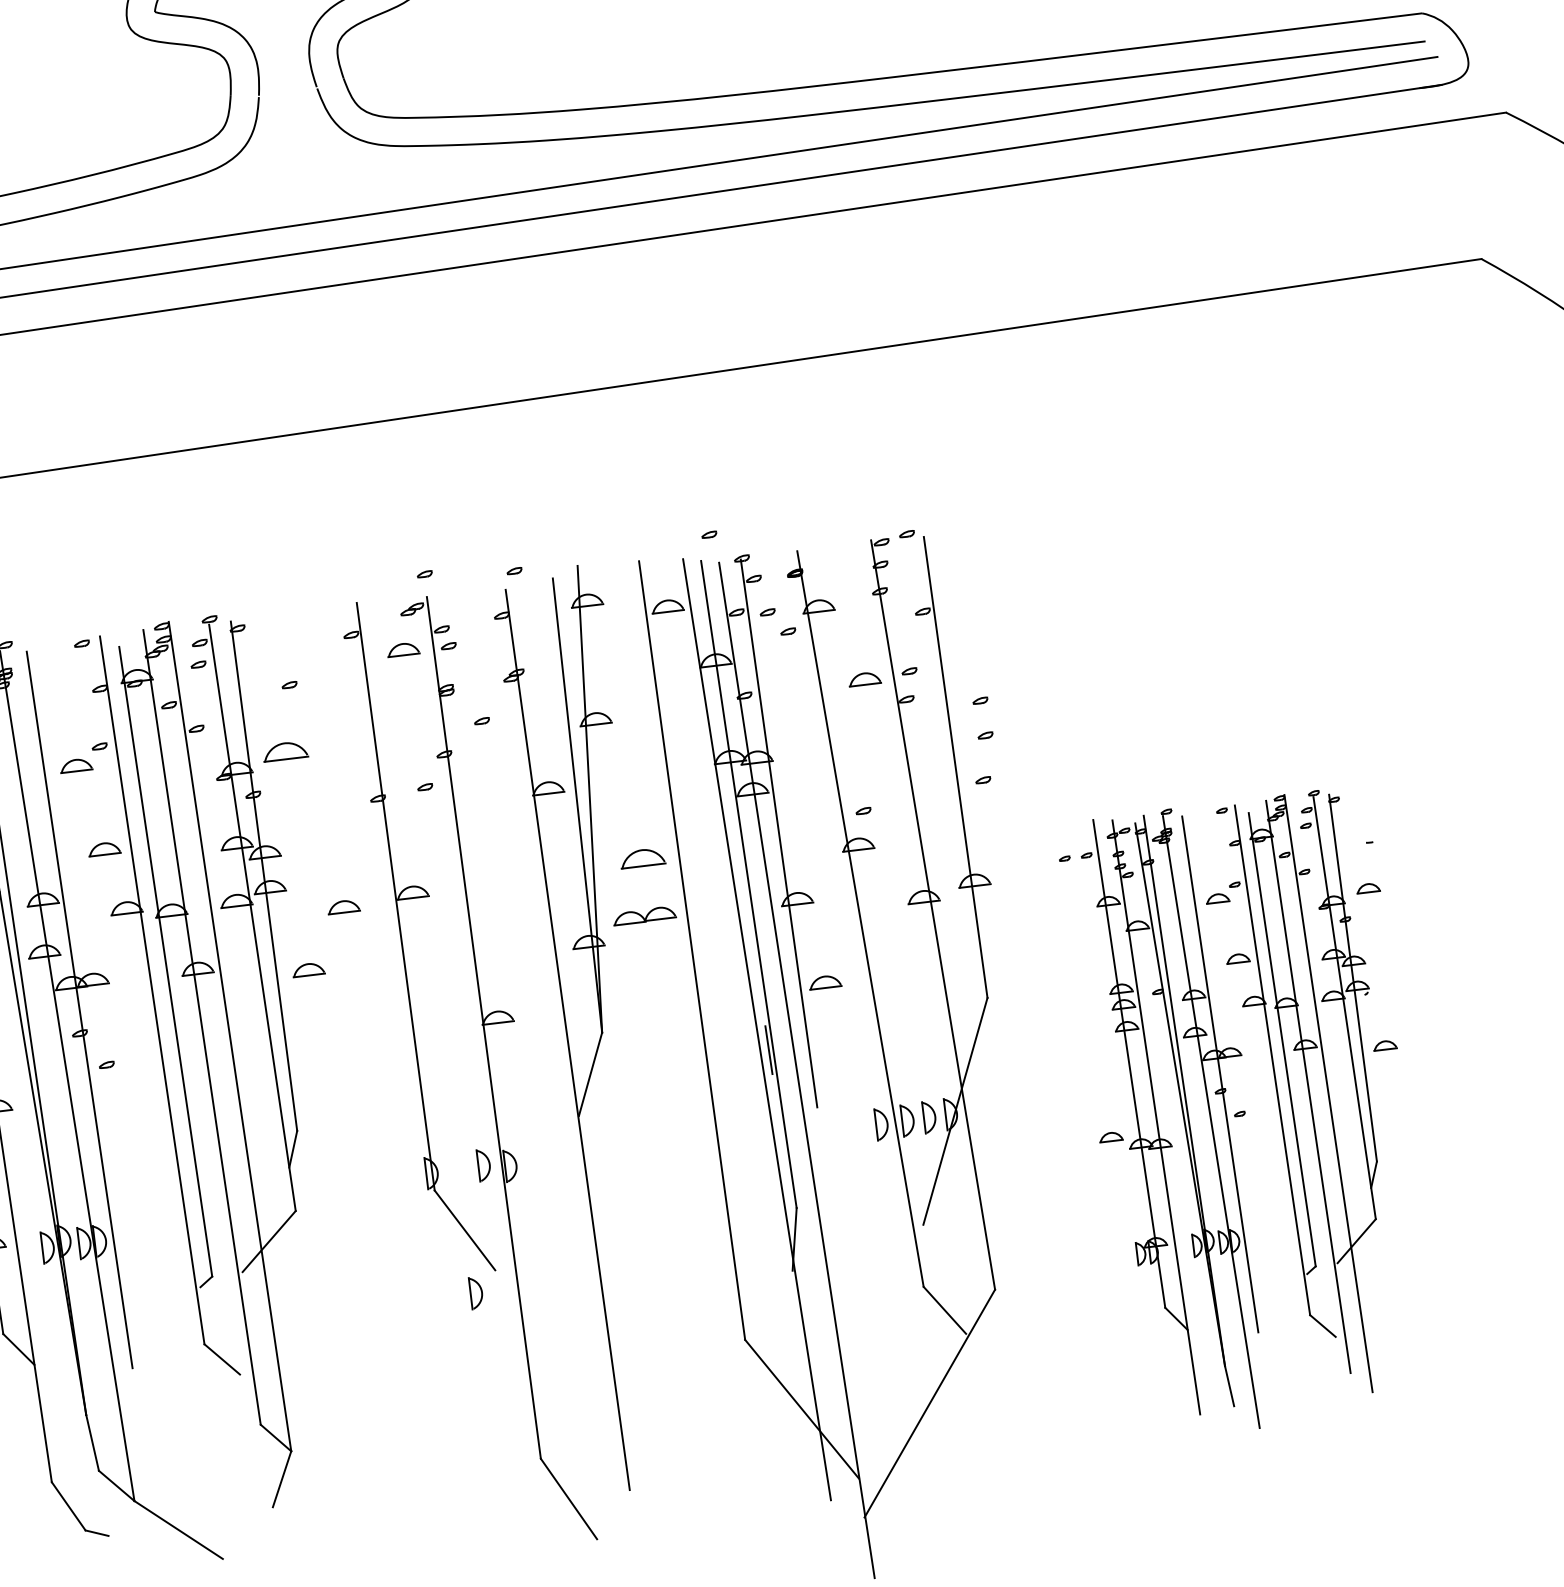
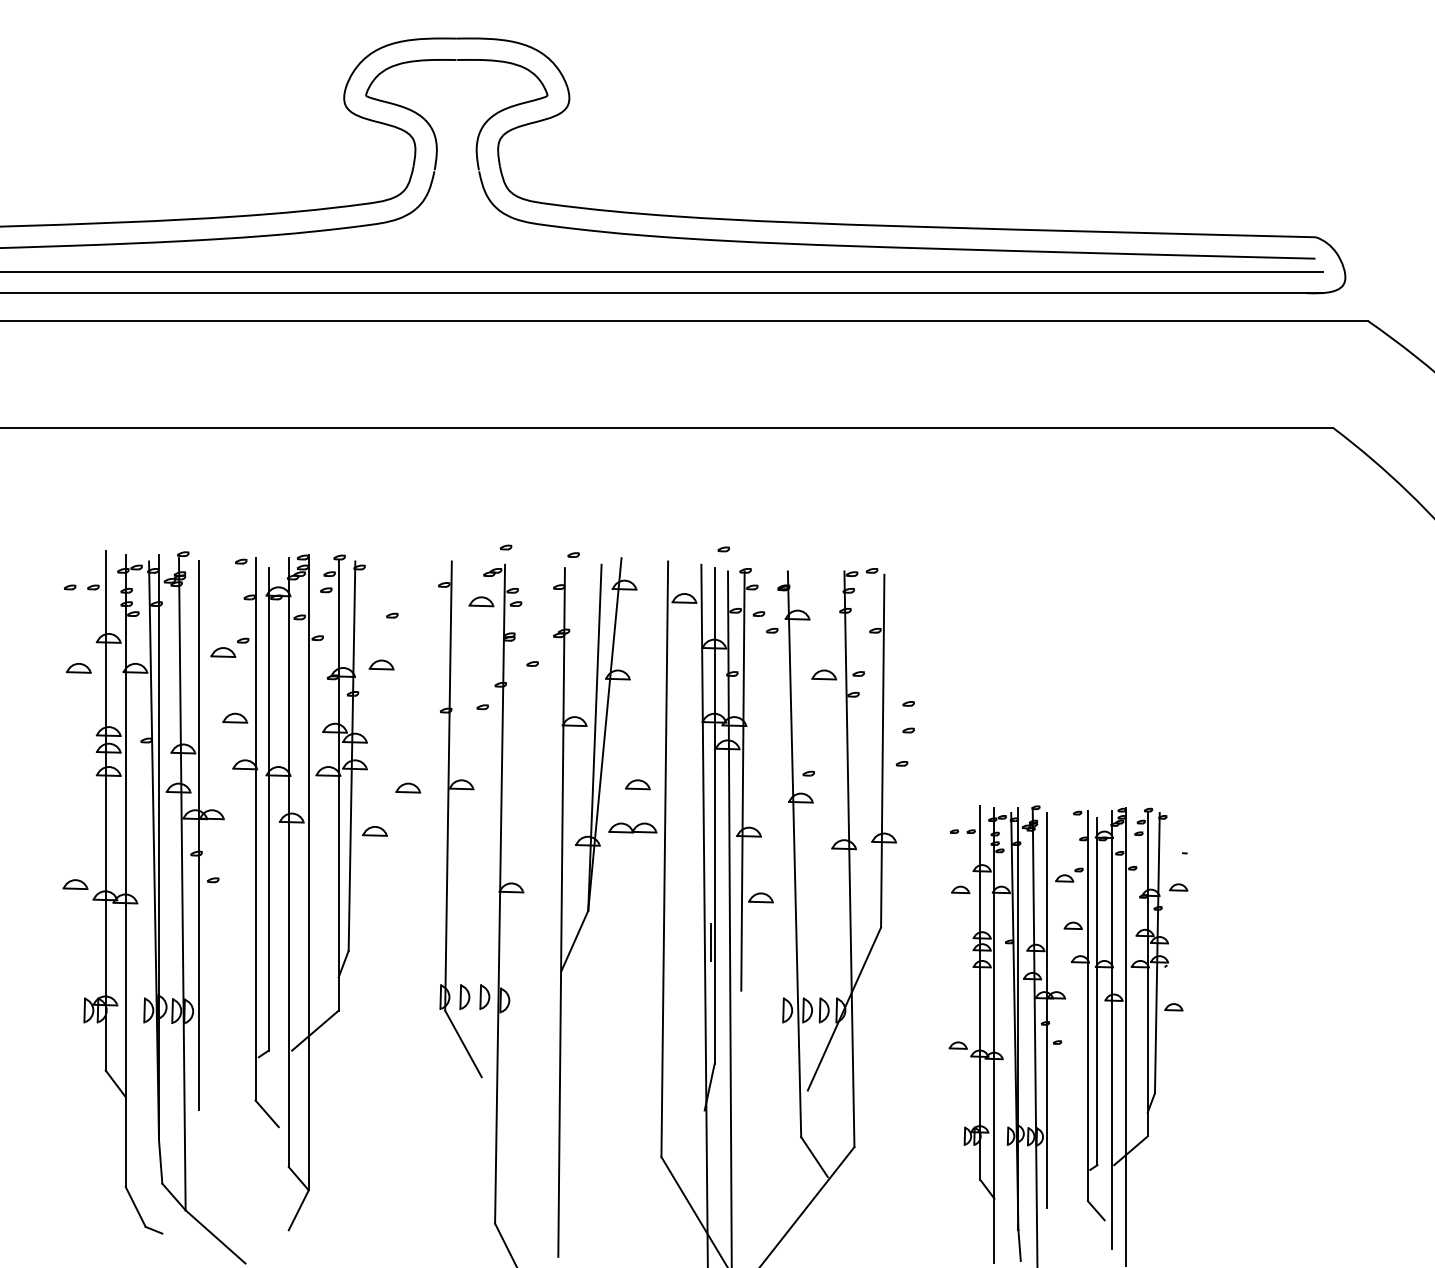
part: (284, 750) -> (381, 664), size x0.71
part: (642, 858) -> (637, 784), size x0.71
part: (1083, 933) -> (960, 889), added
part: (475, 1292) -> (464, 996), moved

